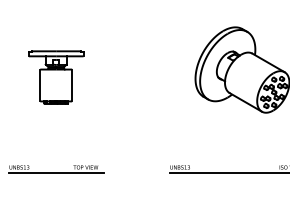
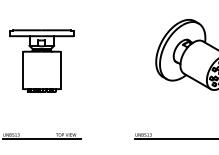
part: (55, 77) -> (41, 61), size x1.43

